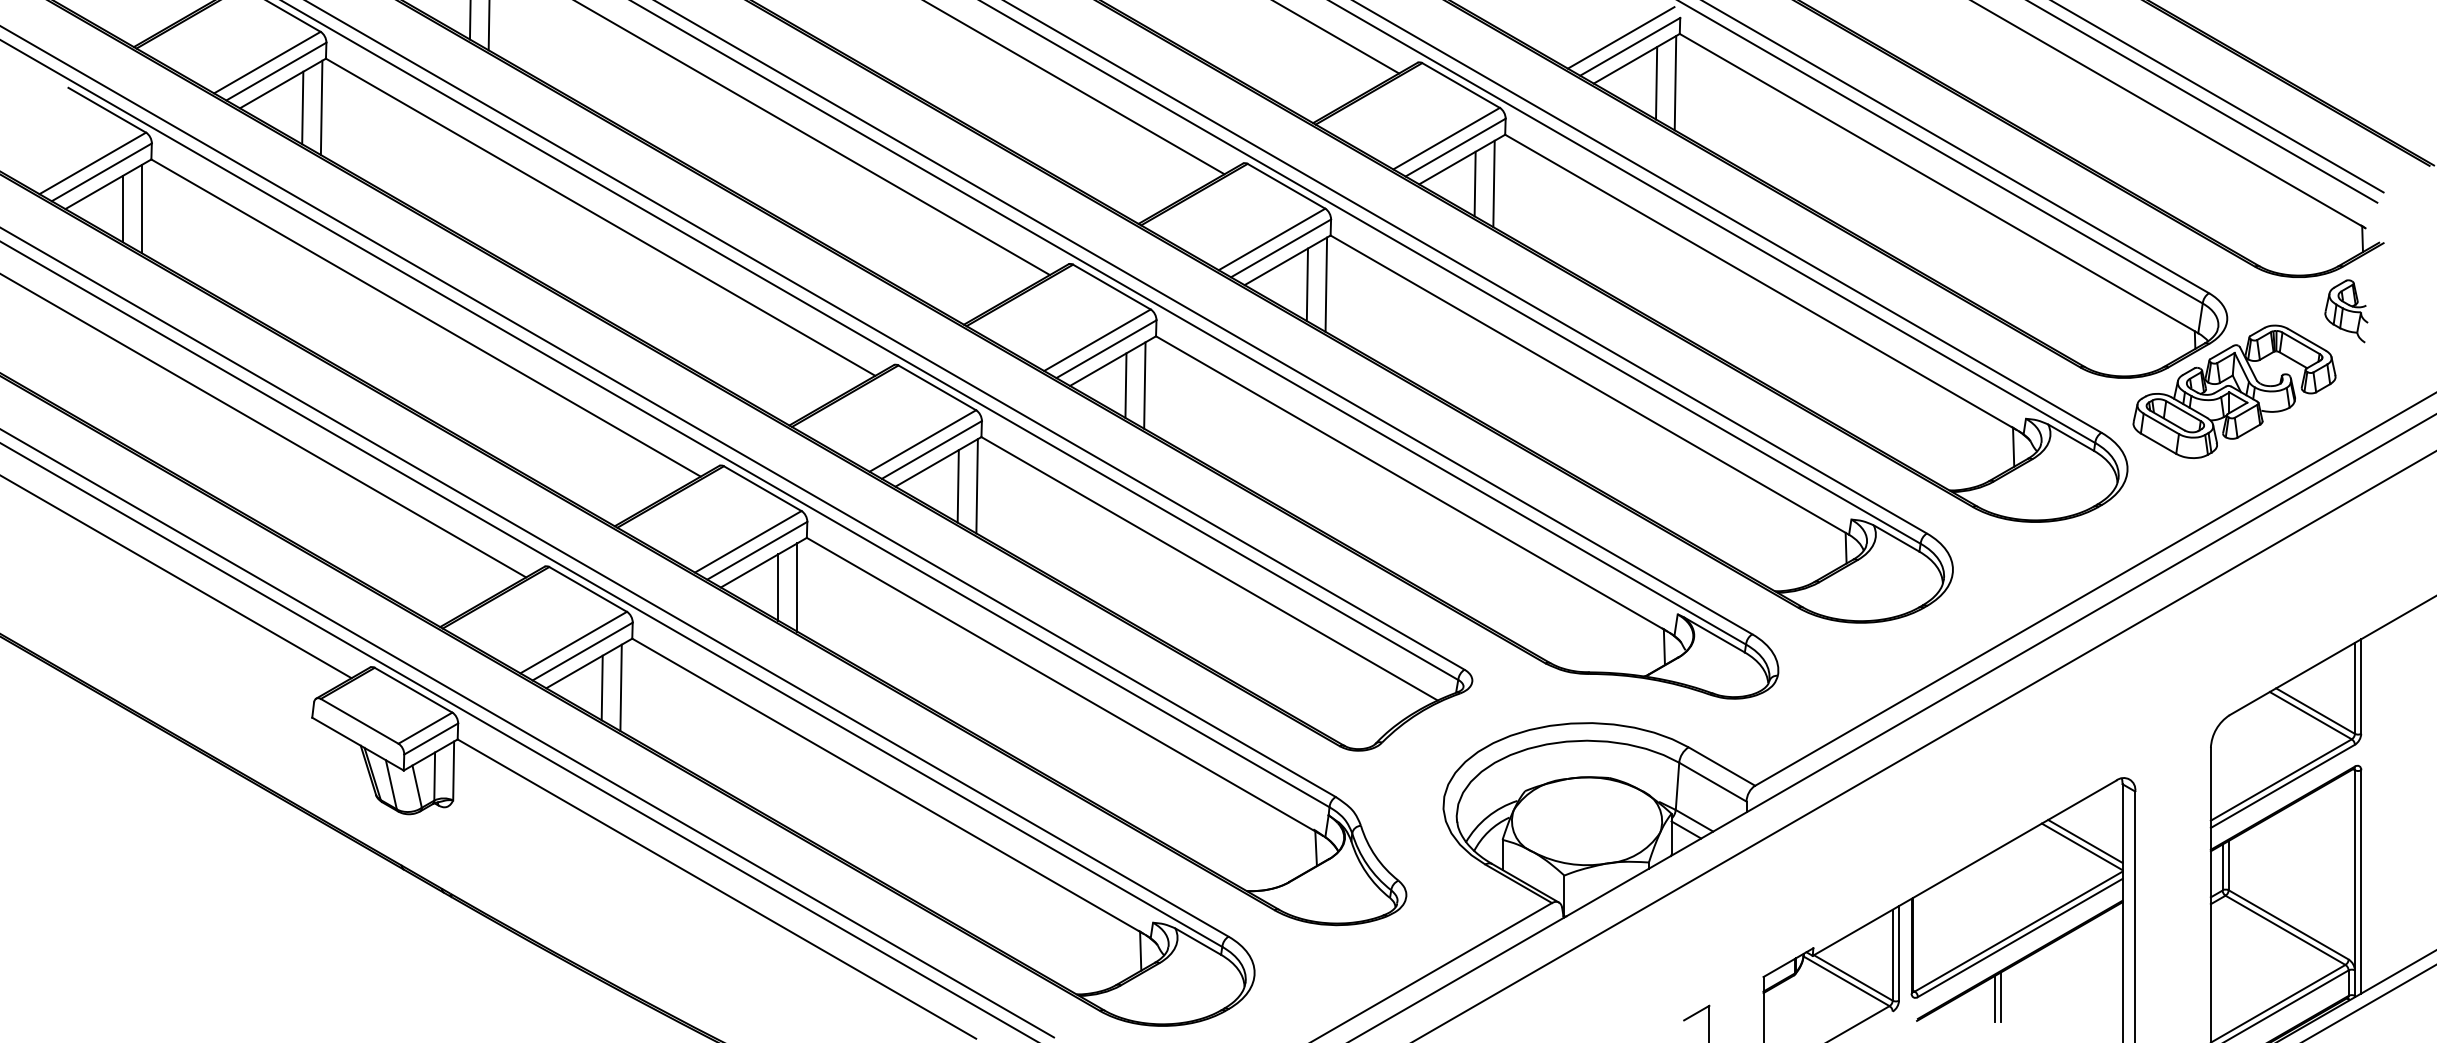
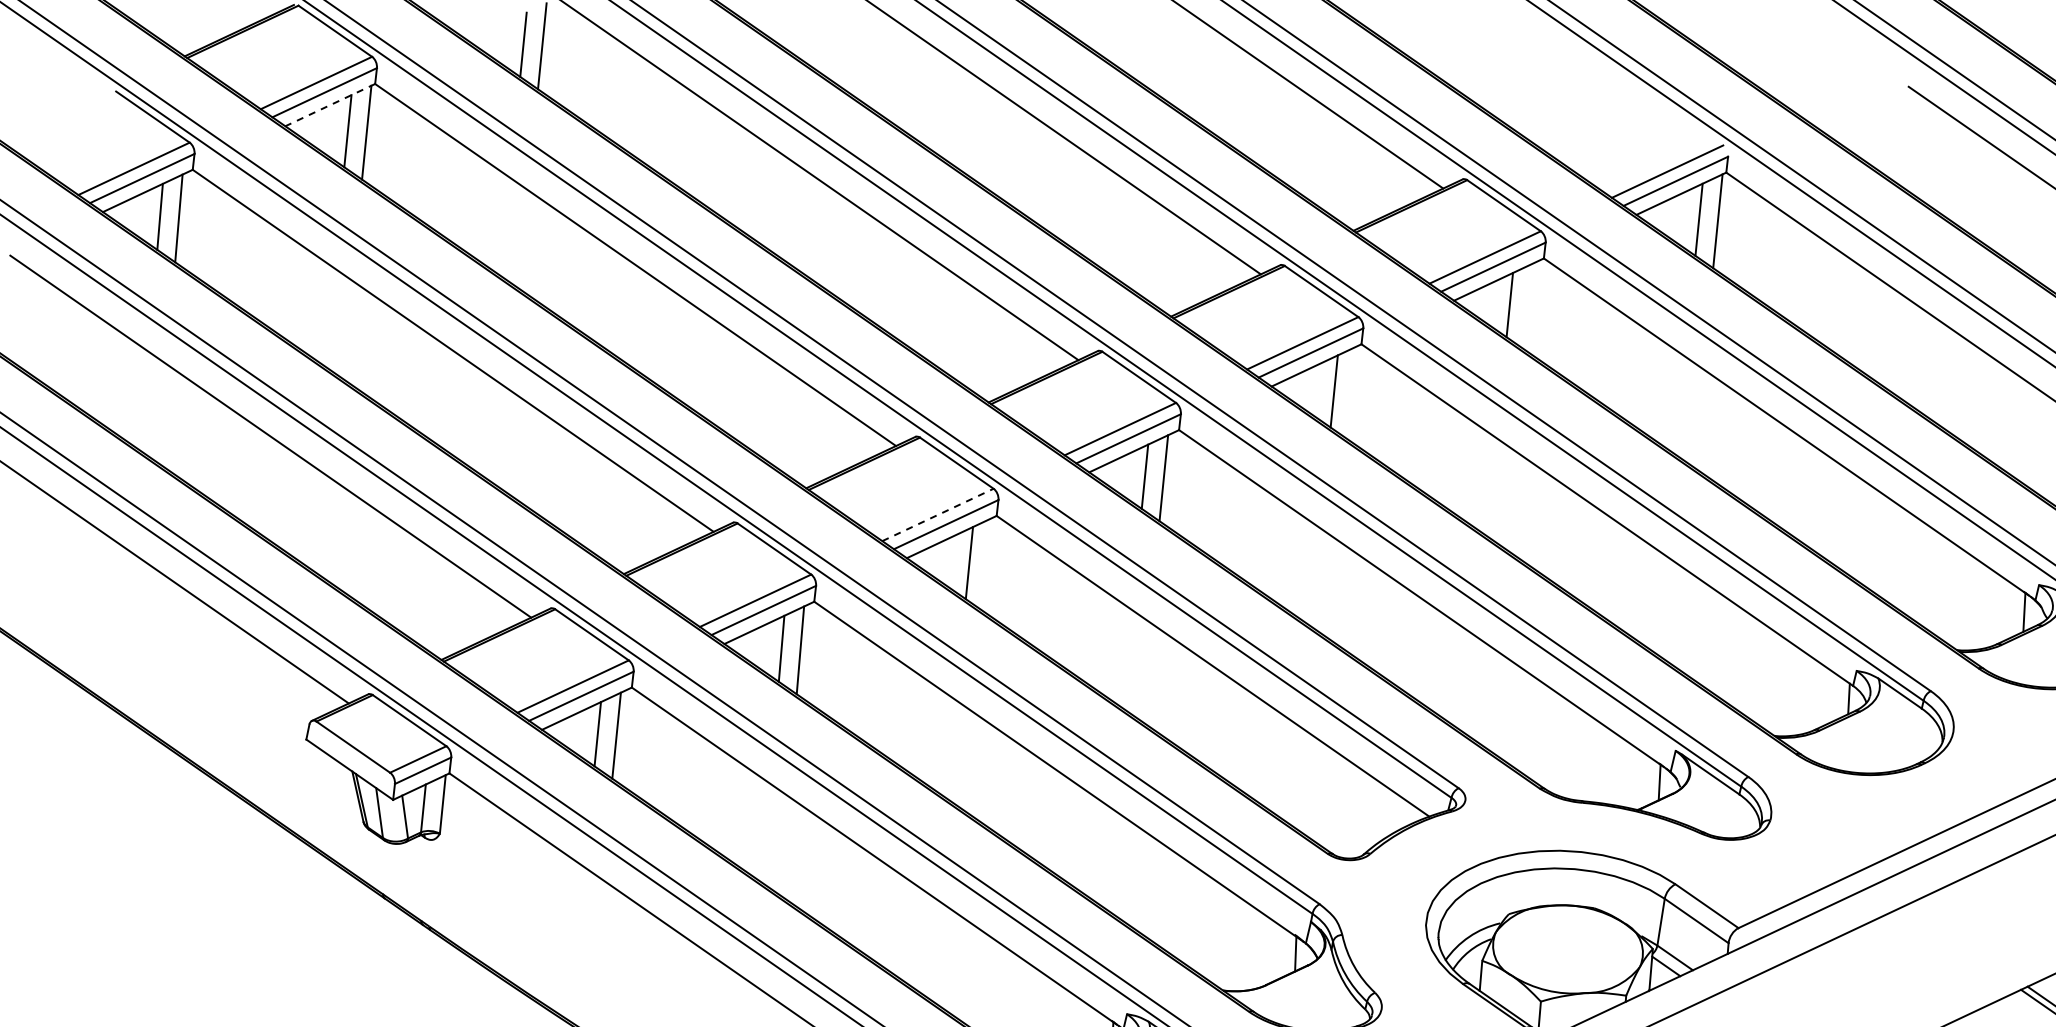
line: (282, 83) -> (329, 105), solid -> dashed
line: (1493, 183) -> (1528, 306), removed
line: (1326, 284) -> (1353, 392), removed
line: (922, 441) -> (937, 515), solid -> dashed
line: (976, 486) -> (987, 564), removed

